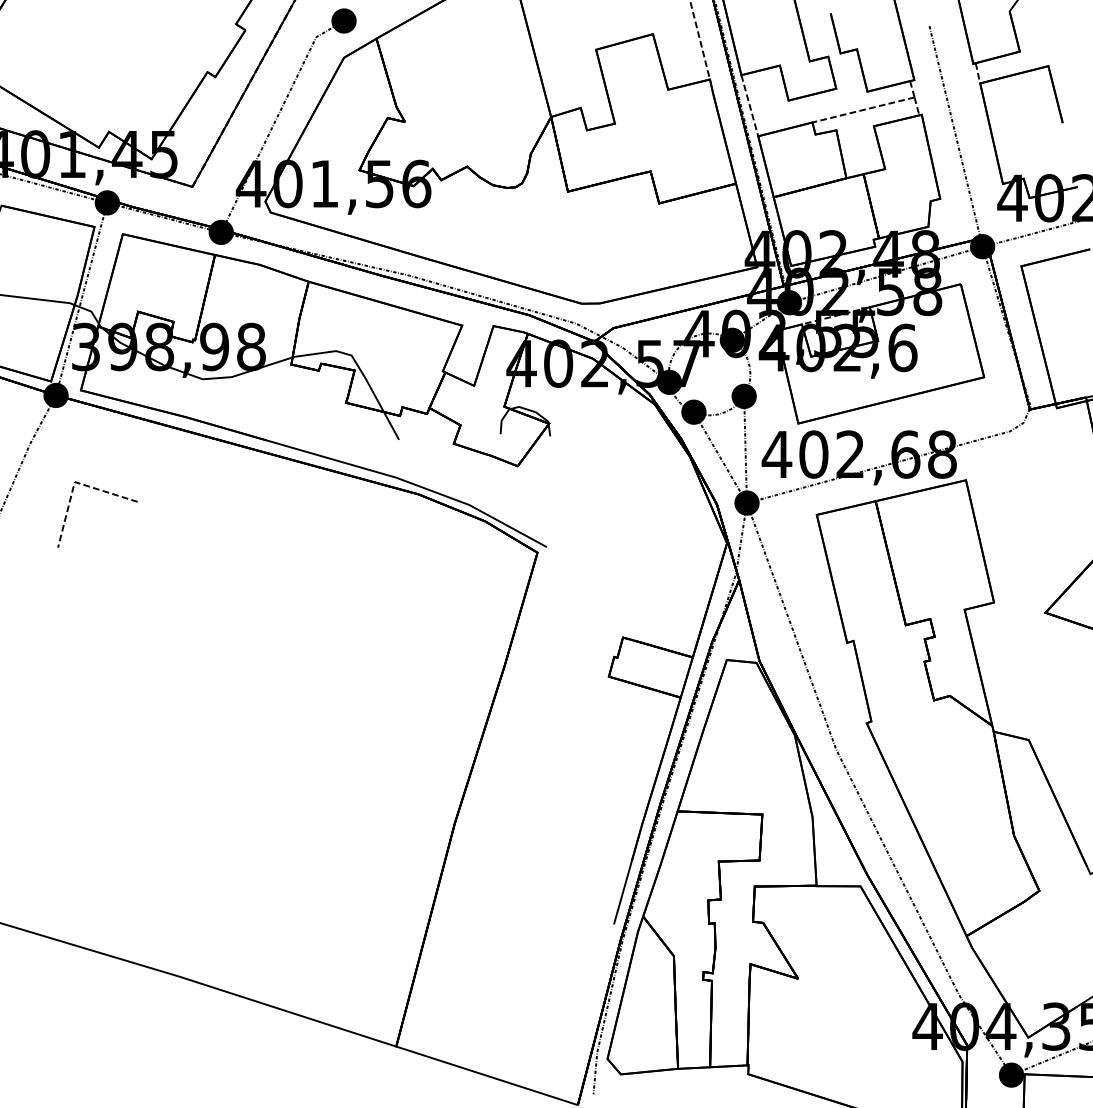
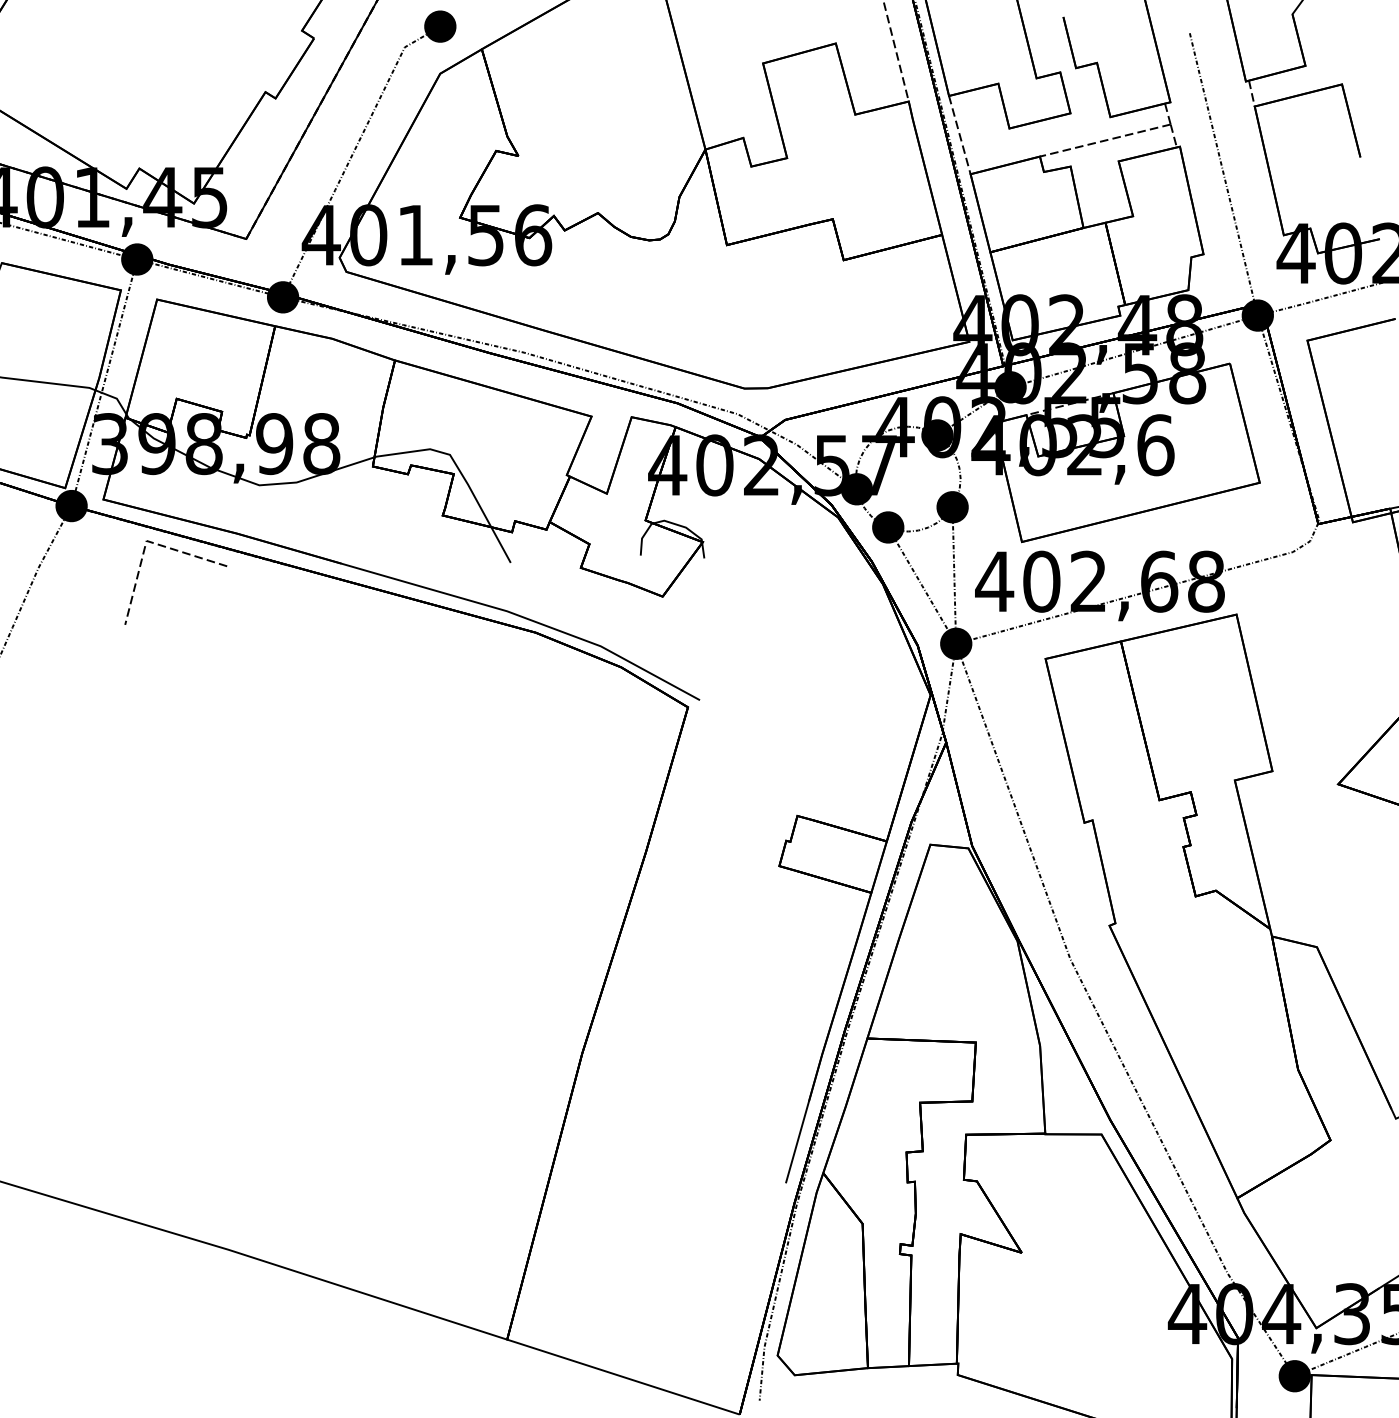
line: (105, 492) -> (185, 554), moved

